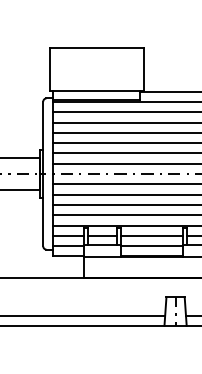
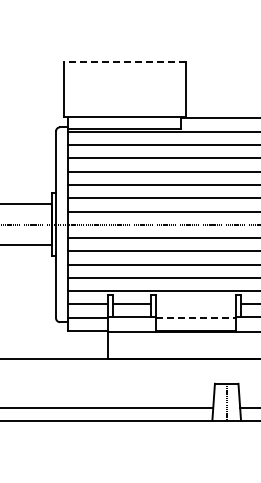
line: (97, 48) -> (125, 62), solid -> dashed
line: (152, 235) -> (196, 304), removed
line: (152, 245) -> (196, 317), solid -> dashed

